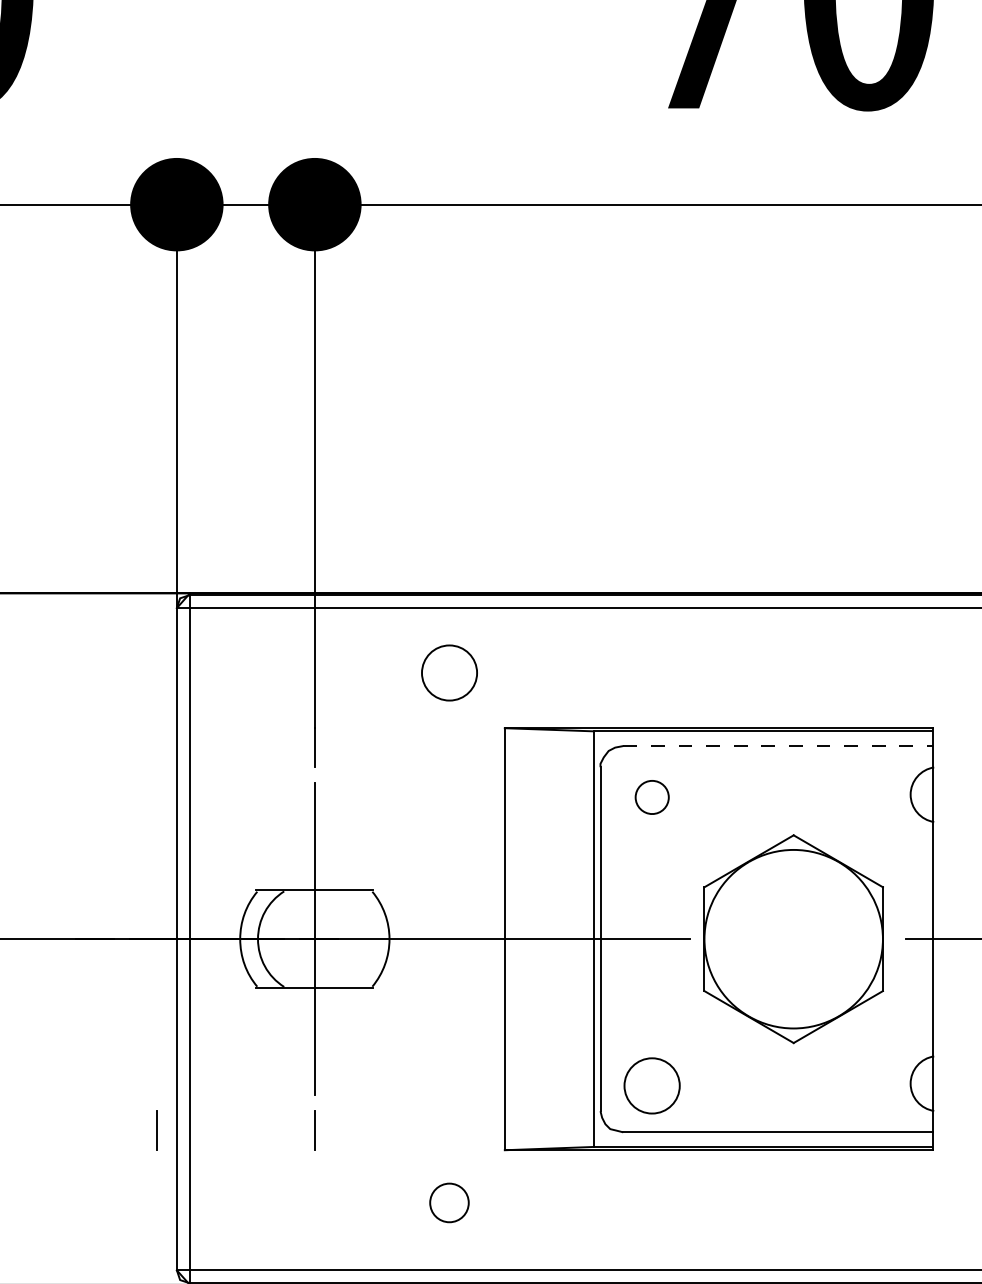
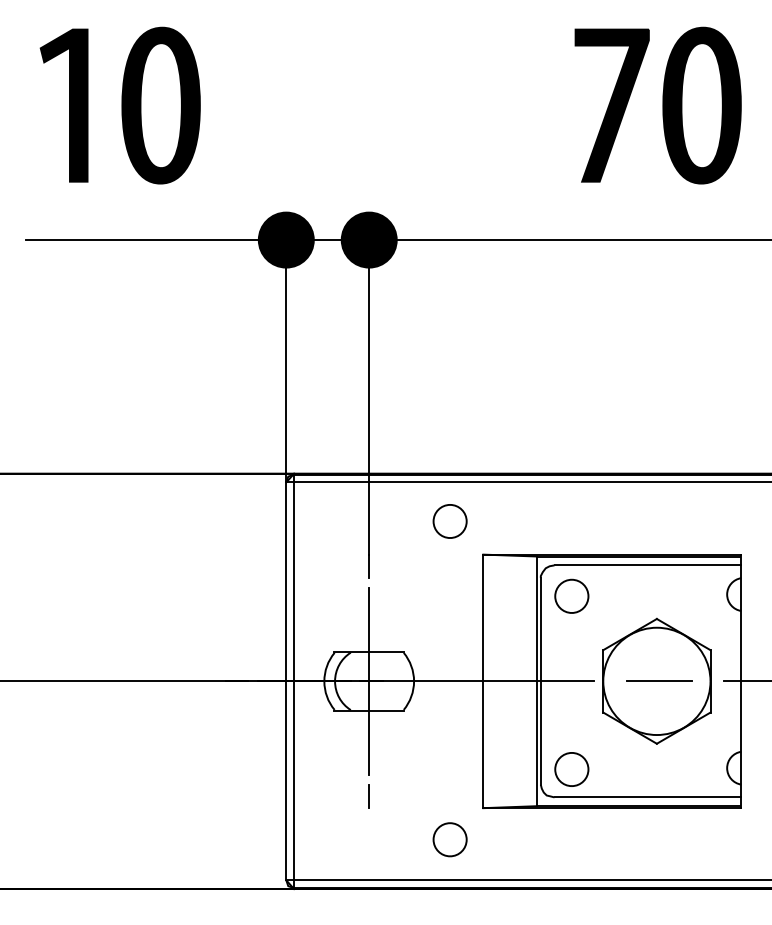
line: (779, 746) -> (648, 565), dashed -> solid
part: (651, 796) -> (571, 595), size x1.67
line: (796, 939) -> (658, 681), added
line: (155, 1130) -> (273, 796), removed
part: (448, 1202) -> (449, 839), size x1.43

